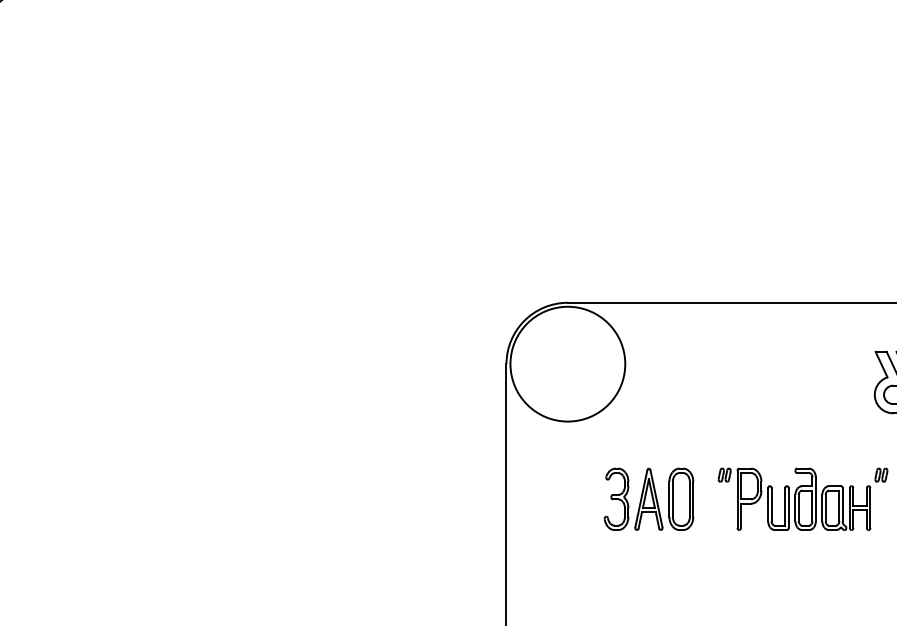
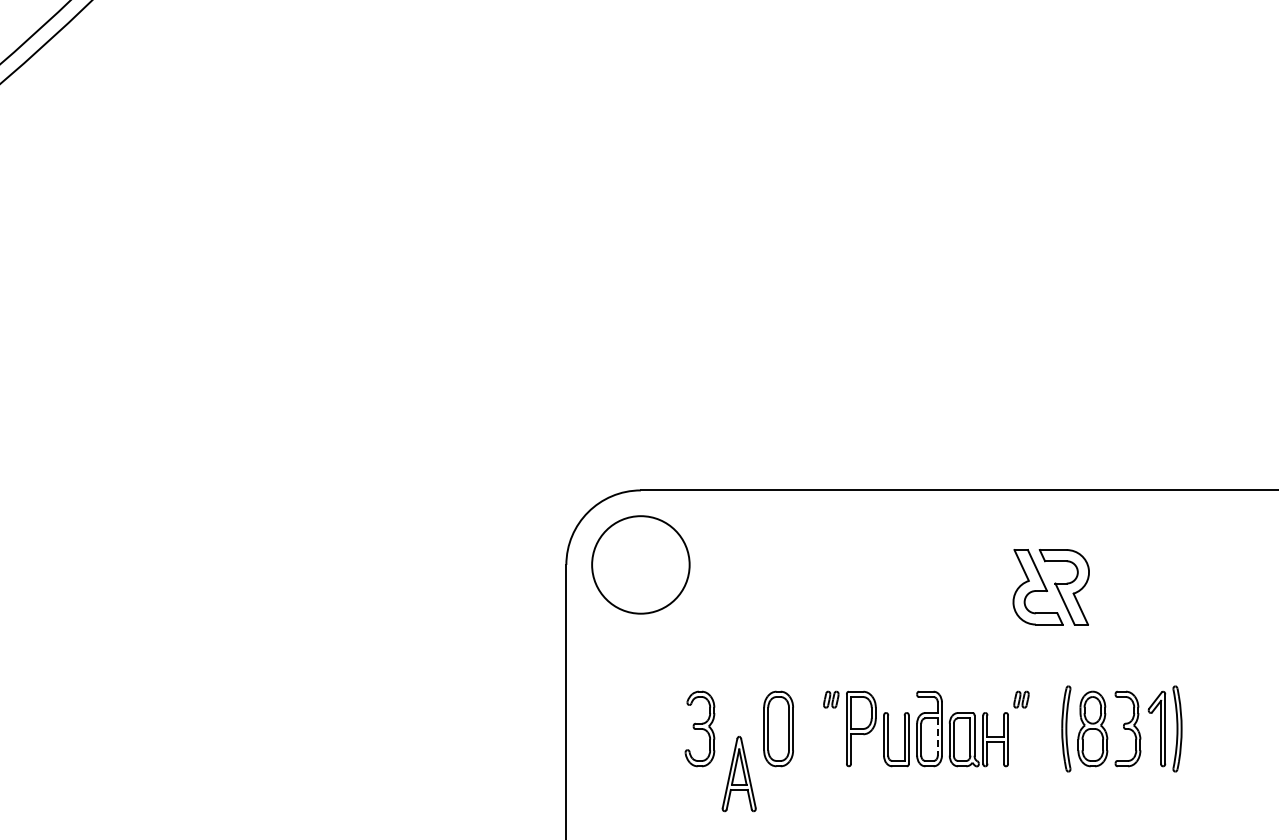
circle: (567, 363) -> (640, 564), size x0.7
part: (648, 499) -> (738, 774), moved
line: (812, 505) -> (937, 736), solid -> dashed

